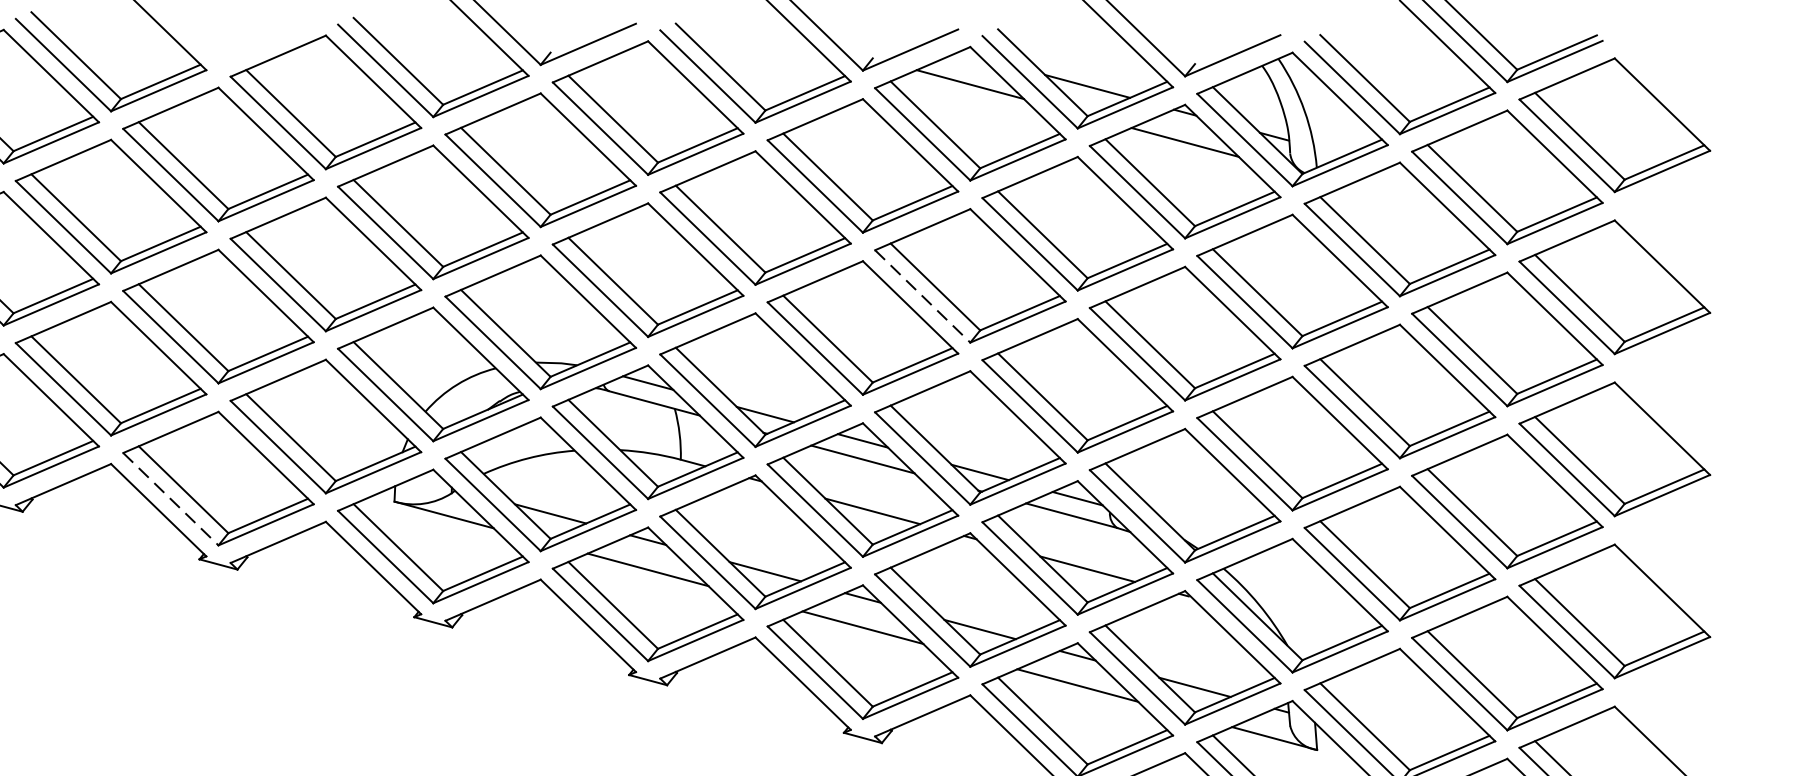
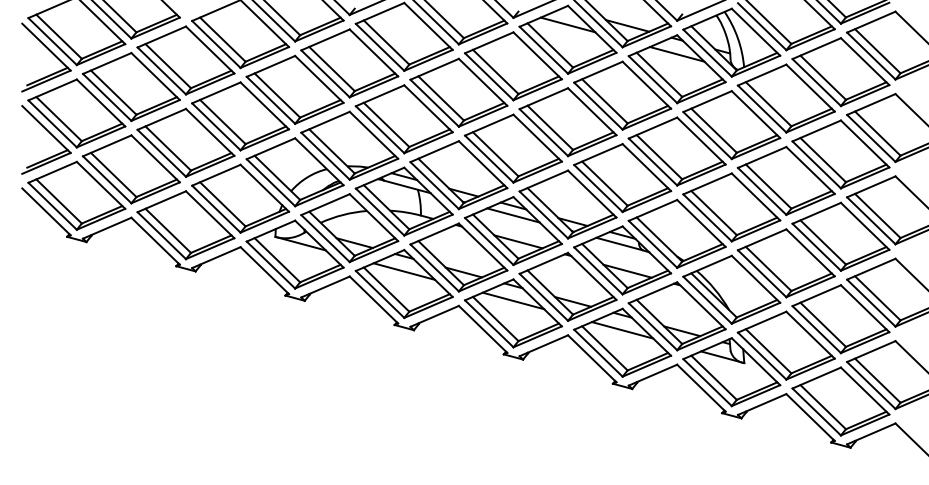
line: (922, 296) -> (543, 132), dashed -> solid
line: (170, 498) -> (161, 235), dashed -> solid

